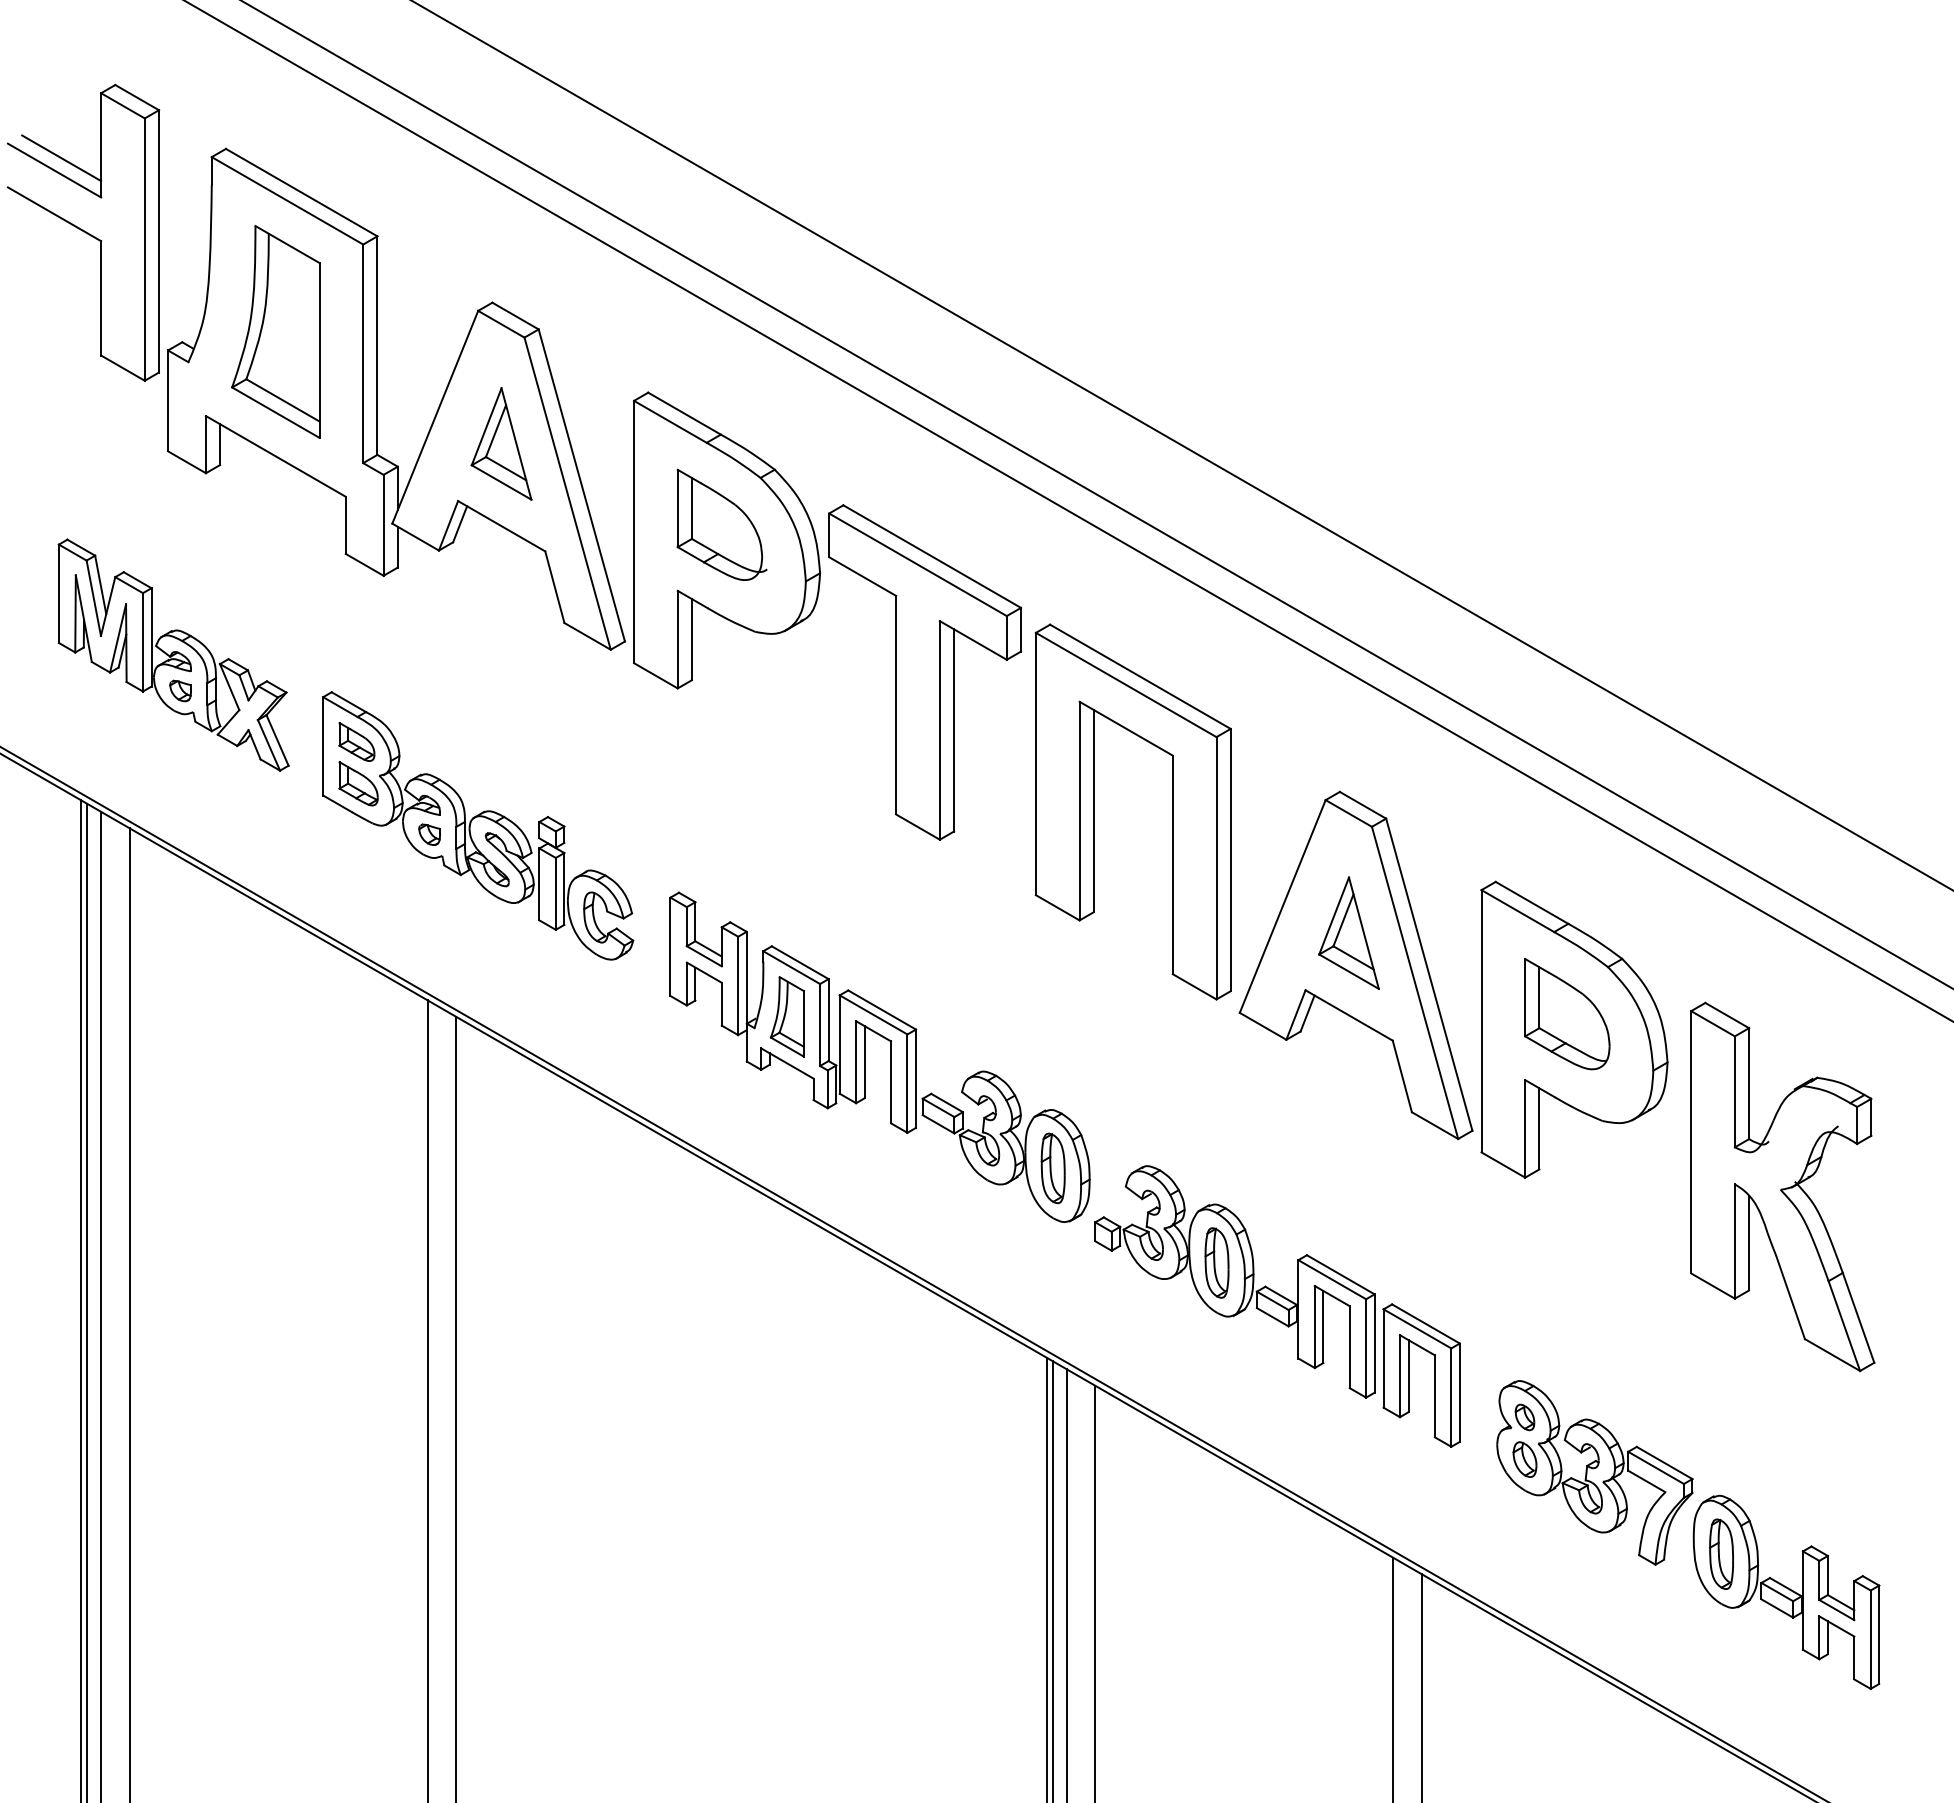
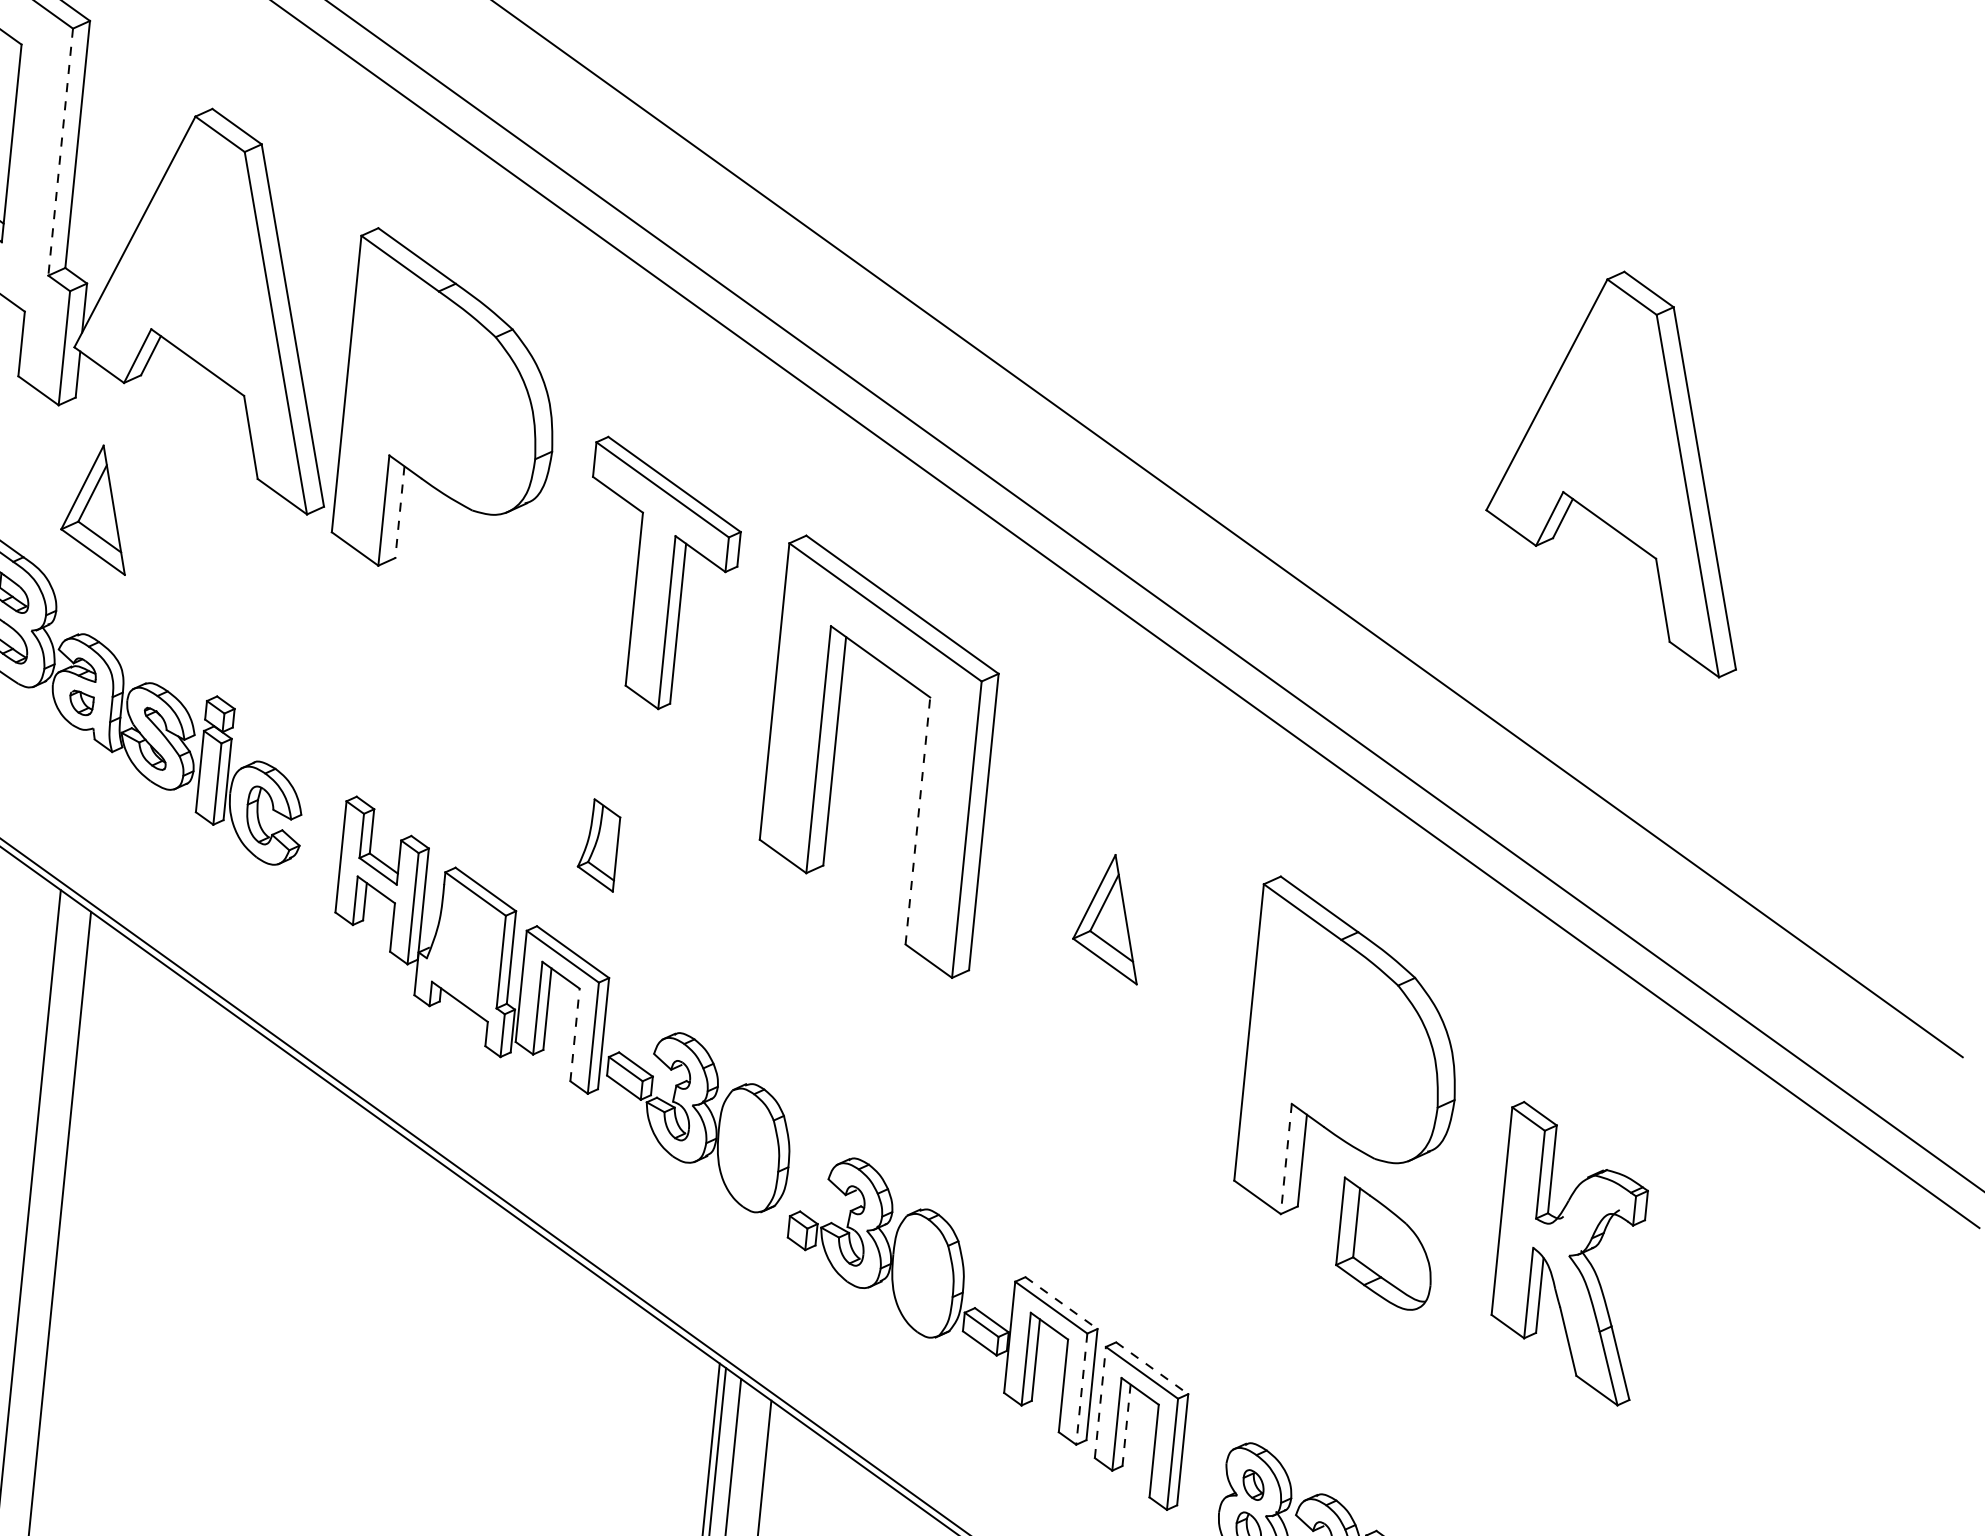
line: (363, 354) -> (60, 152), solid -> dashed
part: (501, 443) -> (97, 508), moved
part: (721, 524) -> (446, 385), removed
line: (691, 639) -> (399, 511), solid -> dashed
part: (925, 672) -> (660, 575), size x0.7
line: (1172, 864) -> (917, 820), solid -> dashed
part: (1355, 965) -> (1622, 469), moved
part: (1567, 1014) -> (1386, 1245), moved
part: (786, 1016) -> (597, 844), moved
line: (891, 1082) -> (575, 1035), solid -> dashed
line: (1525, 1128) -> (1286, 1158), solid -> dashed
part: (1052, 1168) -> (747, 1150), removed
part: (1782, 1186) -> (1570, 1253), size x0.7
part: (1216, 1262) -> (922, 1275), removed
line: (1341, 1275) -> (1062, 1303), solid -> dashed
line: (1426, 1324) -> (1152, 1368), solid -> dashed
line: (1366, 1348) -> (1082, 1389), solid -> dashed
line: (1383, 1358) -> (1100, 1402), solid -> dashed
line: (1408, 1376) -> (1126, 1425), solid -> dashed

